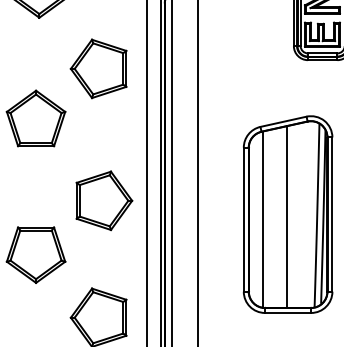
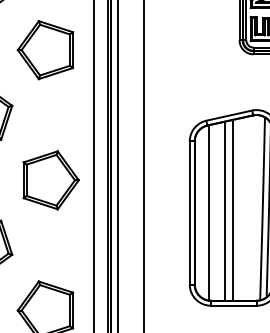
part: (98, 68) -> (45, 49), moved
part: (104, 200) -> (51, 179), moved
line: (278, 217) -> (224, 210), added

